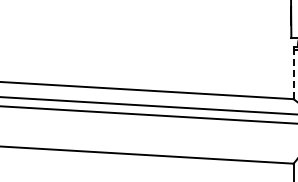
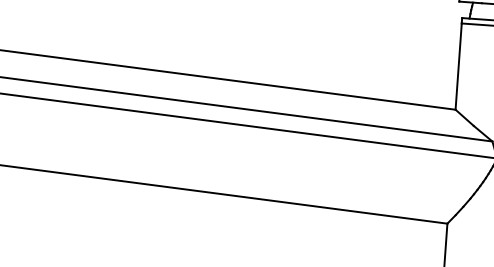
line: (293, 74) -> (458, 66), dashed -> solid

